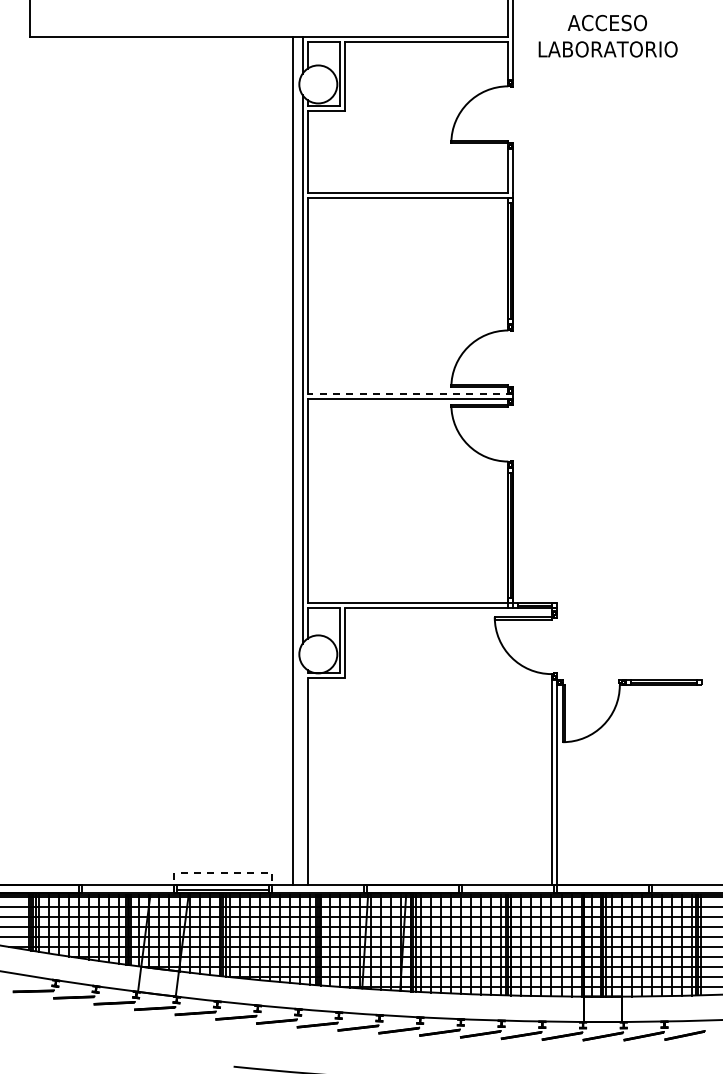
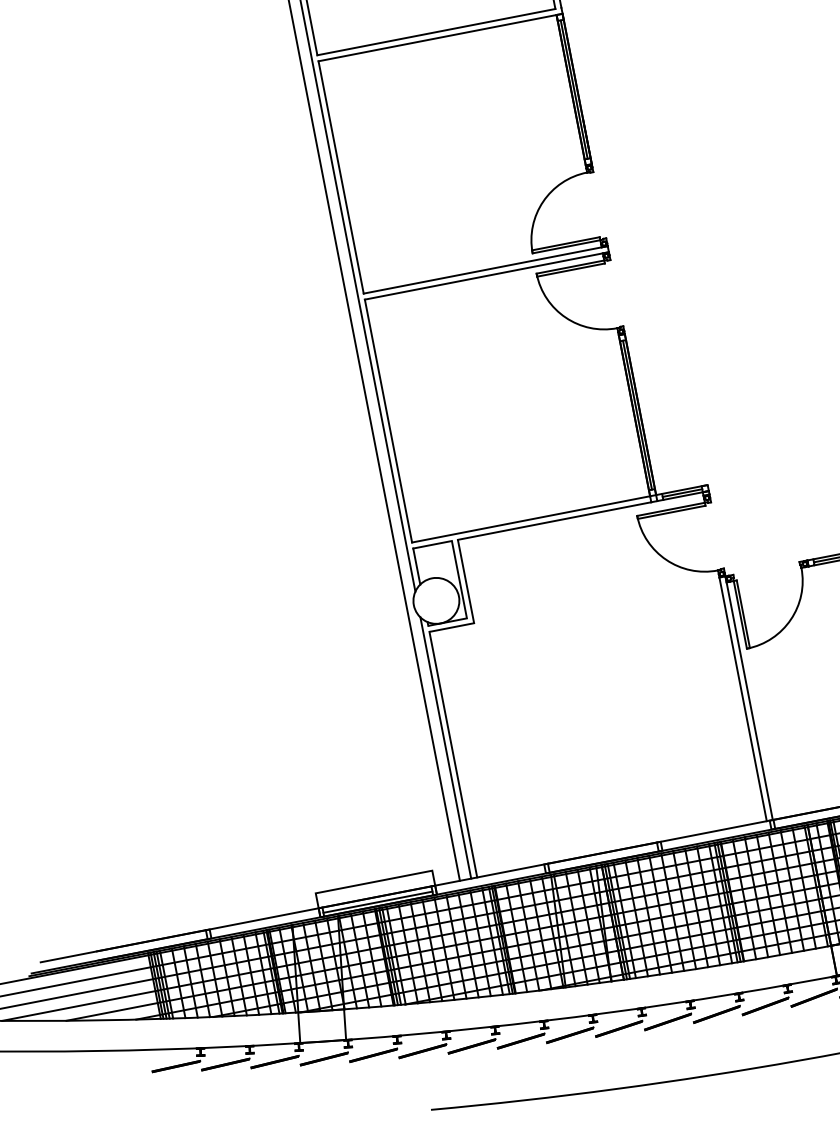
line: (410, 393) -> (485, 269), dashed -> solid
line: (302, 775) -> (445, 748), added
line: (223, 872) -> (374, 881), dashed -> solid

